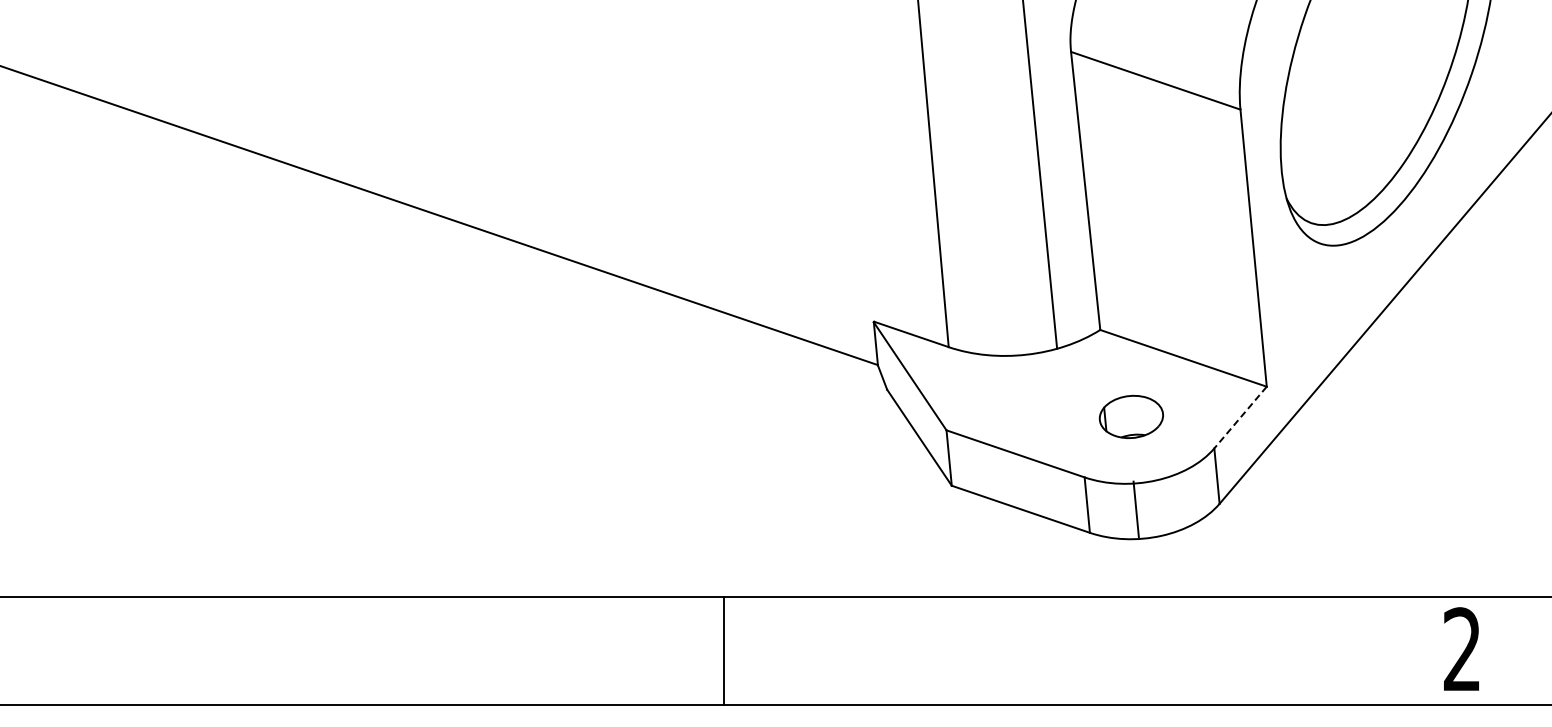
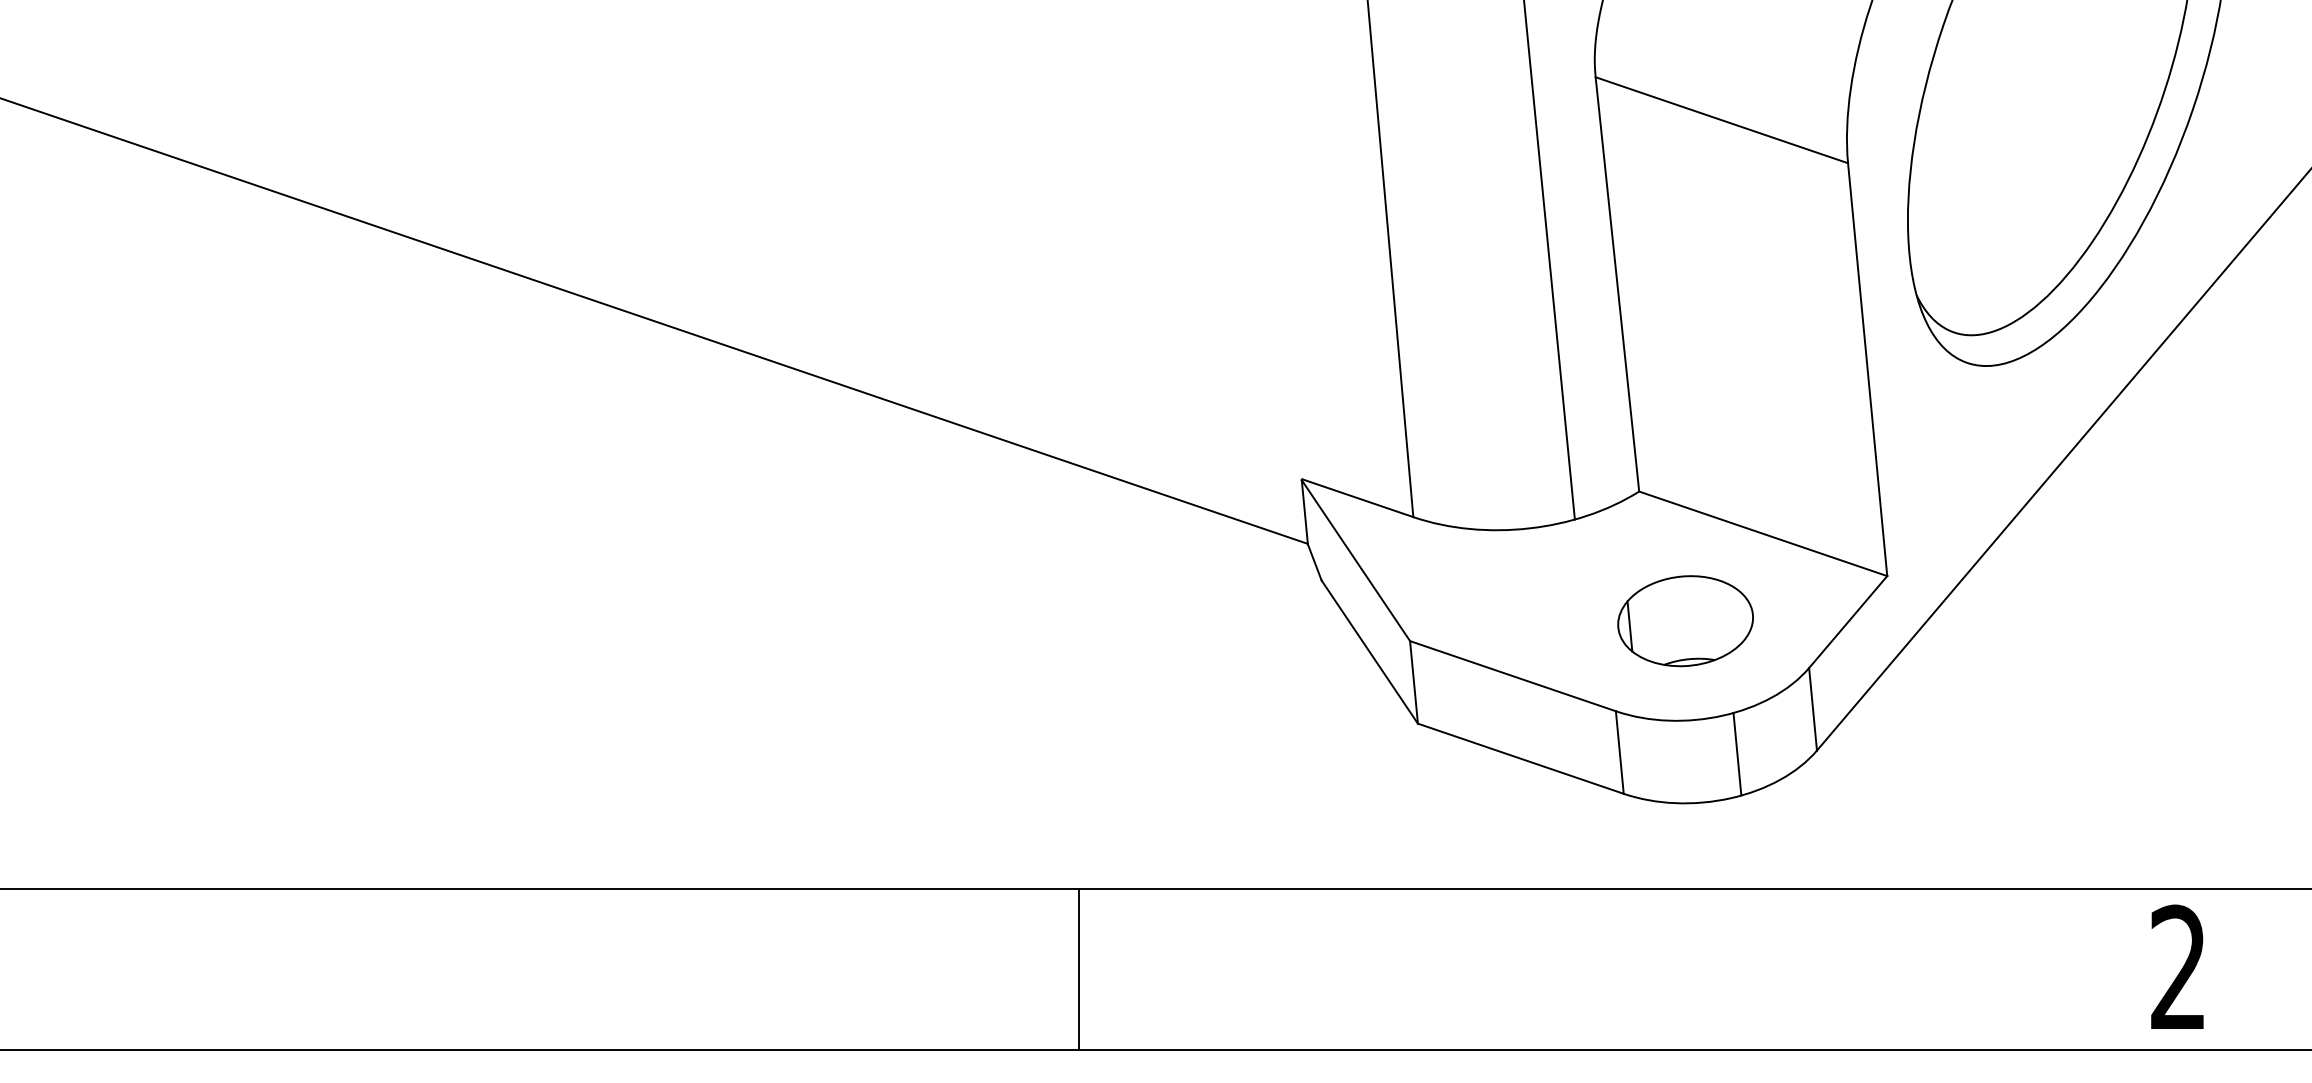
part: (1131, 416) -> (1685, 620), size x1.43
line: (1240, 417) -> (1848, 621), dashed -> solid
line: (1135, 509) -> (1736, 754), moved

